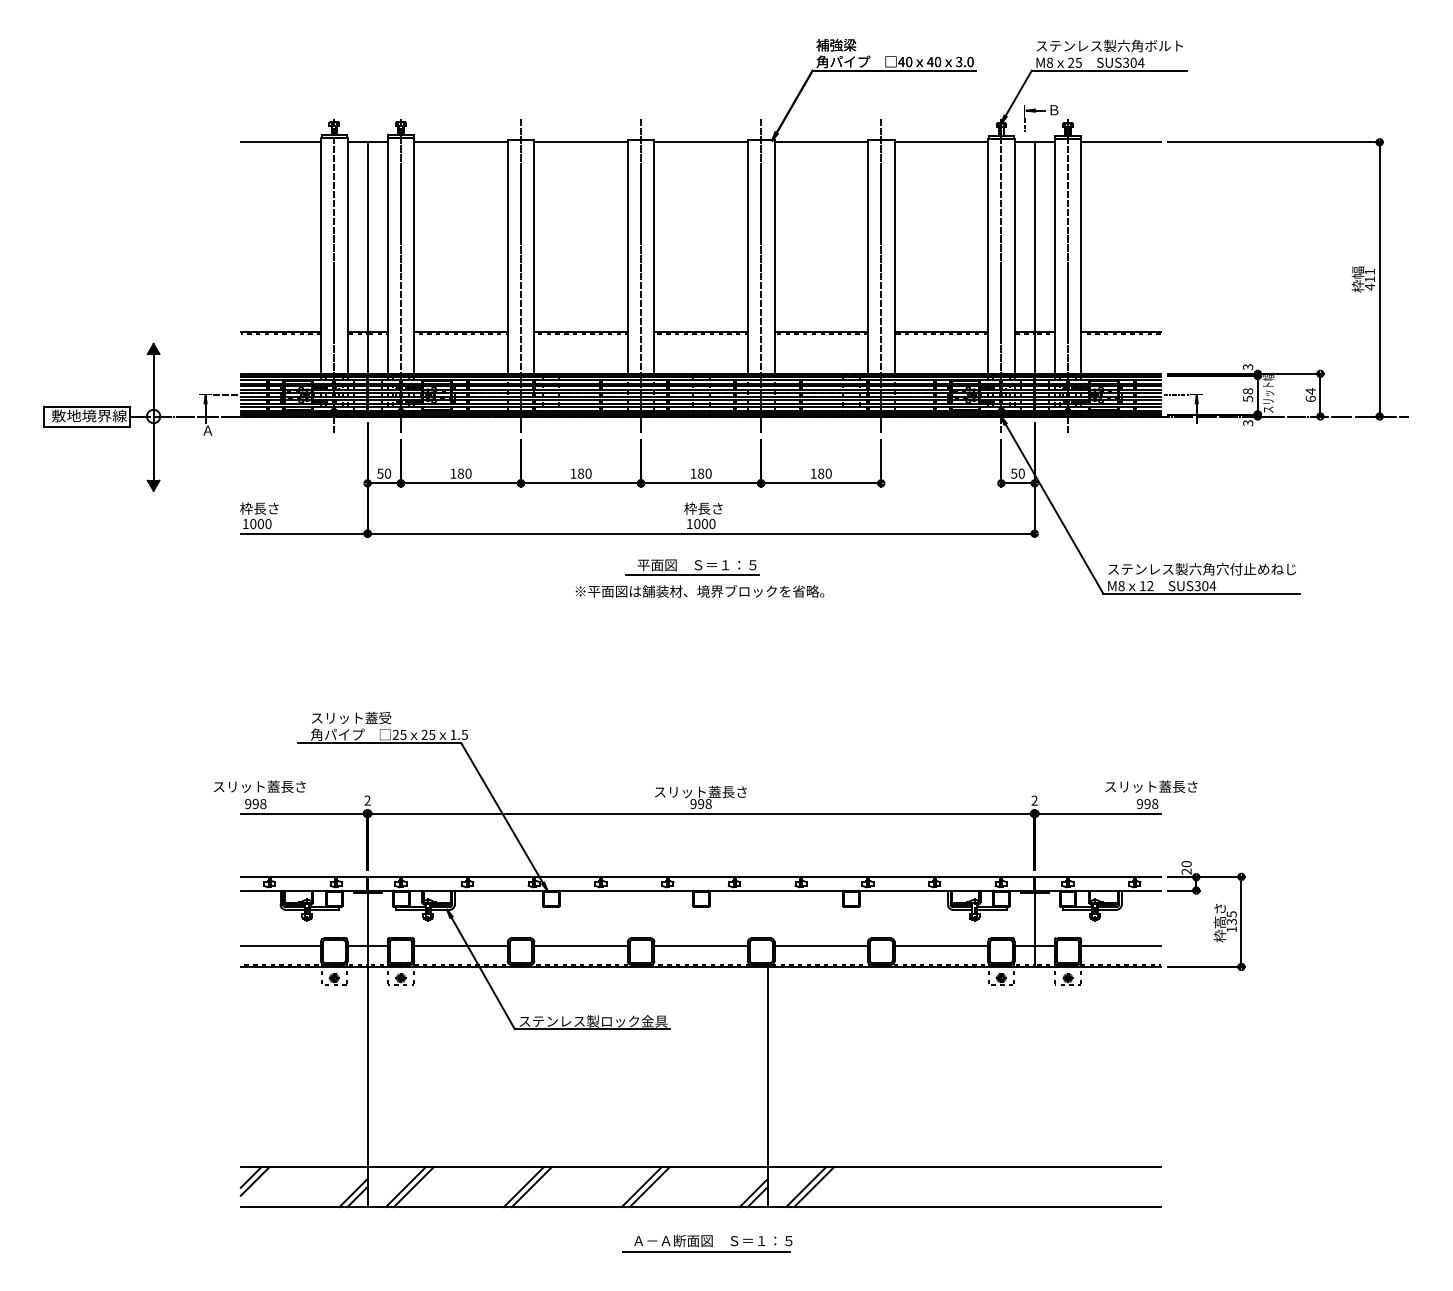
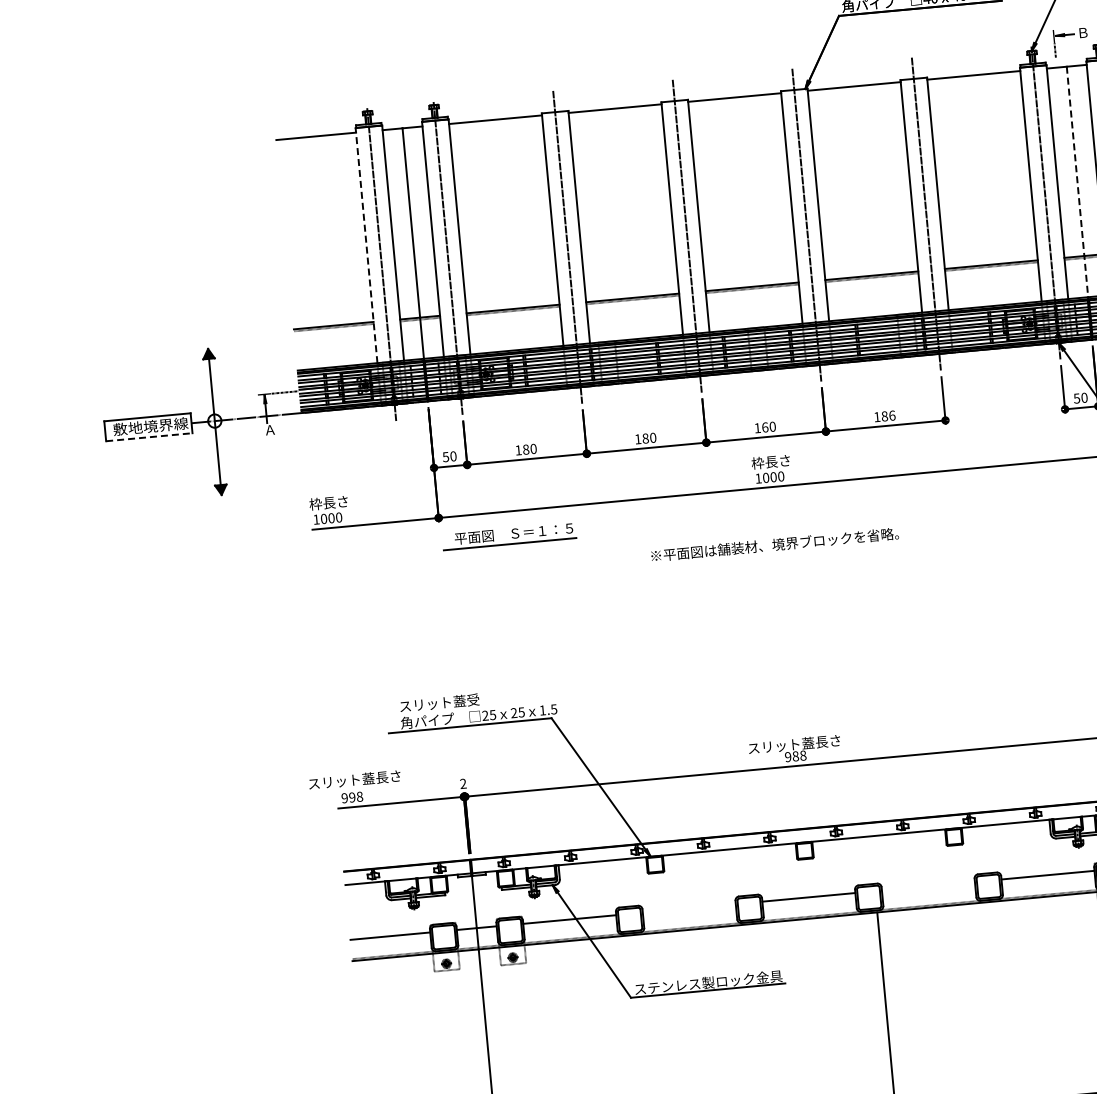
line: (320, 255) -> (366, 245), solid -> dashed
line: (1034, 259) -> (1077, 183), solid -> dashed
line: (87, 426) -> (149, 437), solid -> dashed
text: (701, 473) -> (765, 427), 180 -> 160
text: (828, 473) -> (892, 415), 180 -> 186
part: (692, 567) -> (509, 536), moved
text: (701, 804) -> (796, 756), 998 -> 988
line: (580, 945) -> (688, 908), removed
line: (820, 945) -> (927, 886), removed

